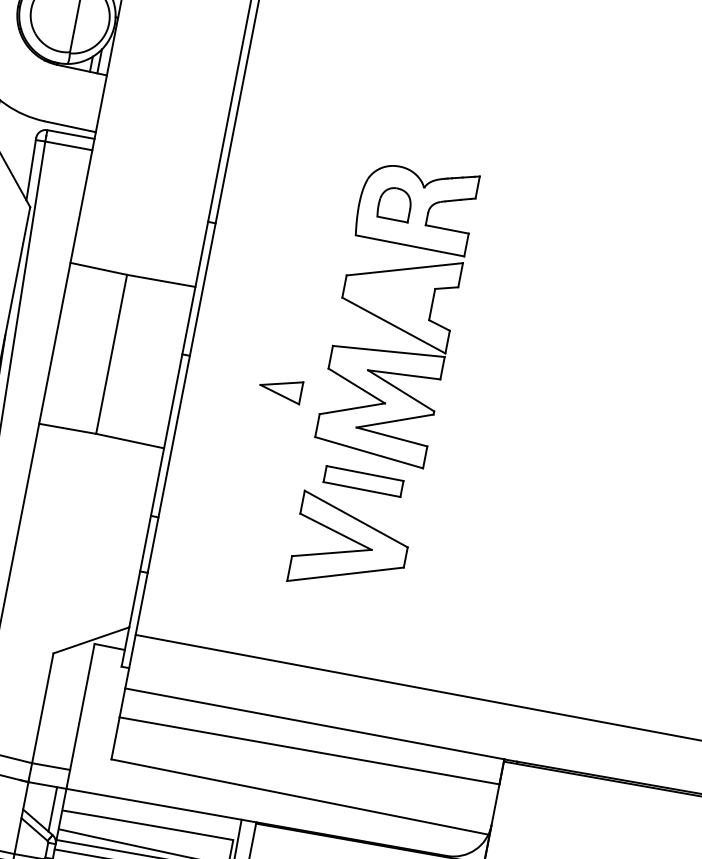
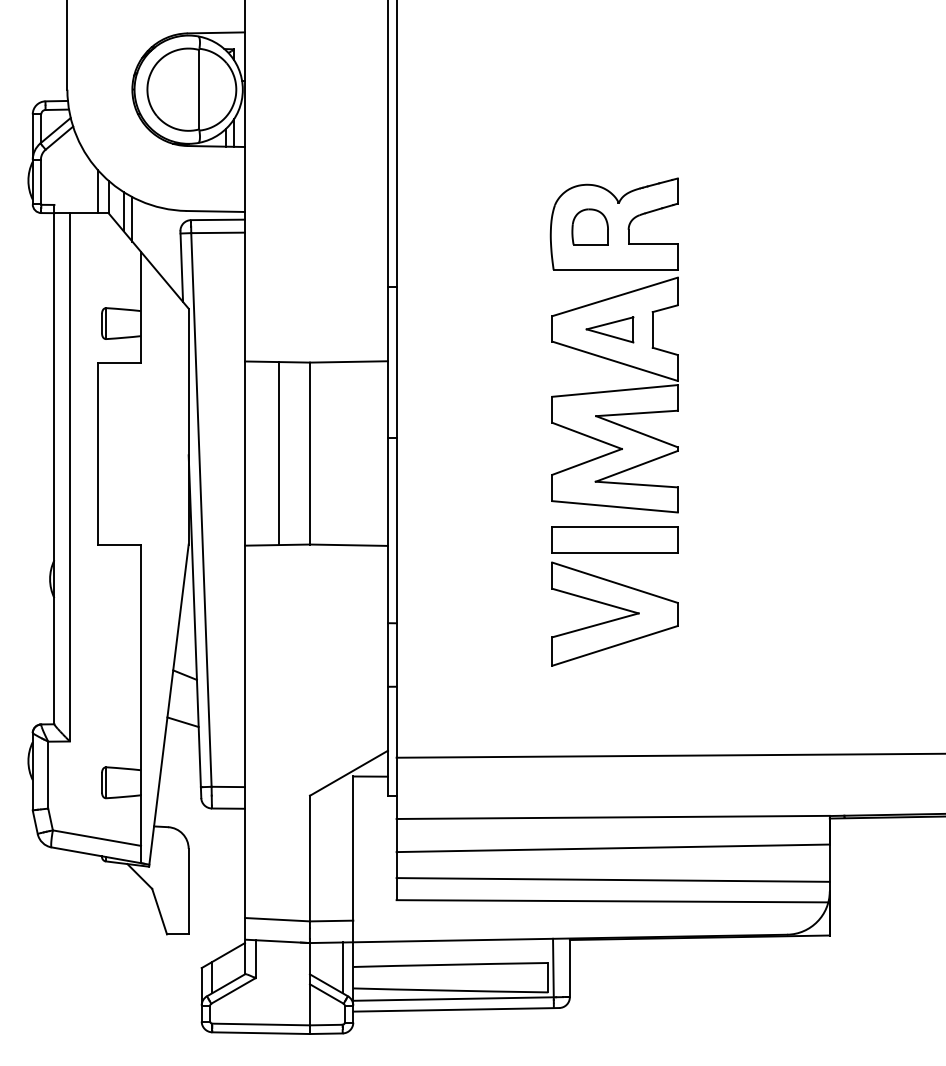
line: (84, 348) -> (278, 453), added
part: (280, 388) -> (609, 329), moved
part: (363, 481) -> (614, 539), size x1.43
line: (303, 778) -> (612, 879), added

